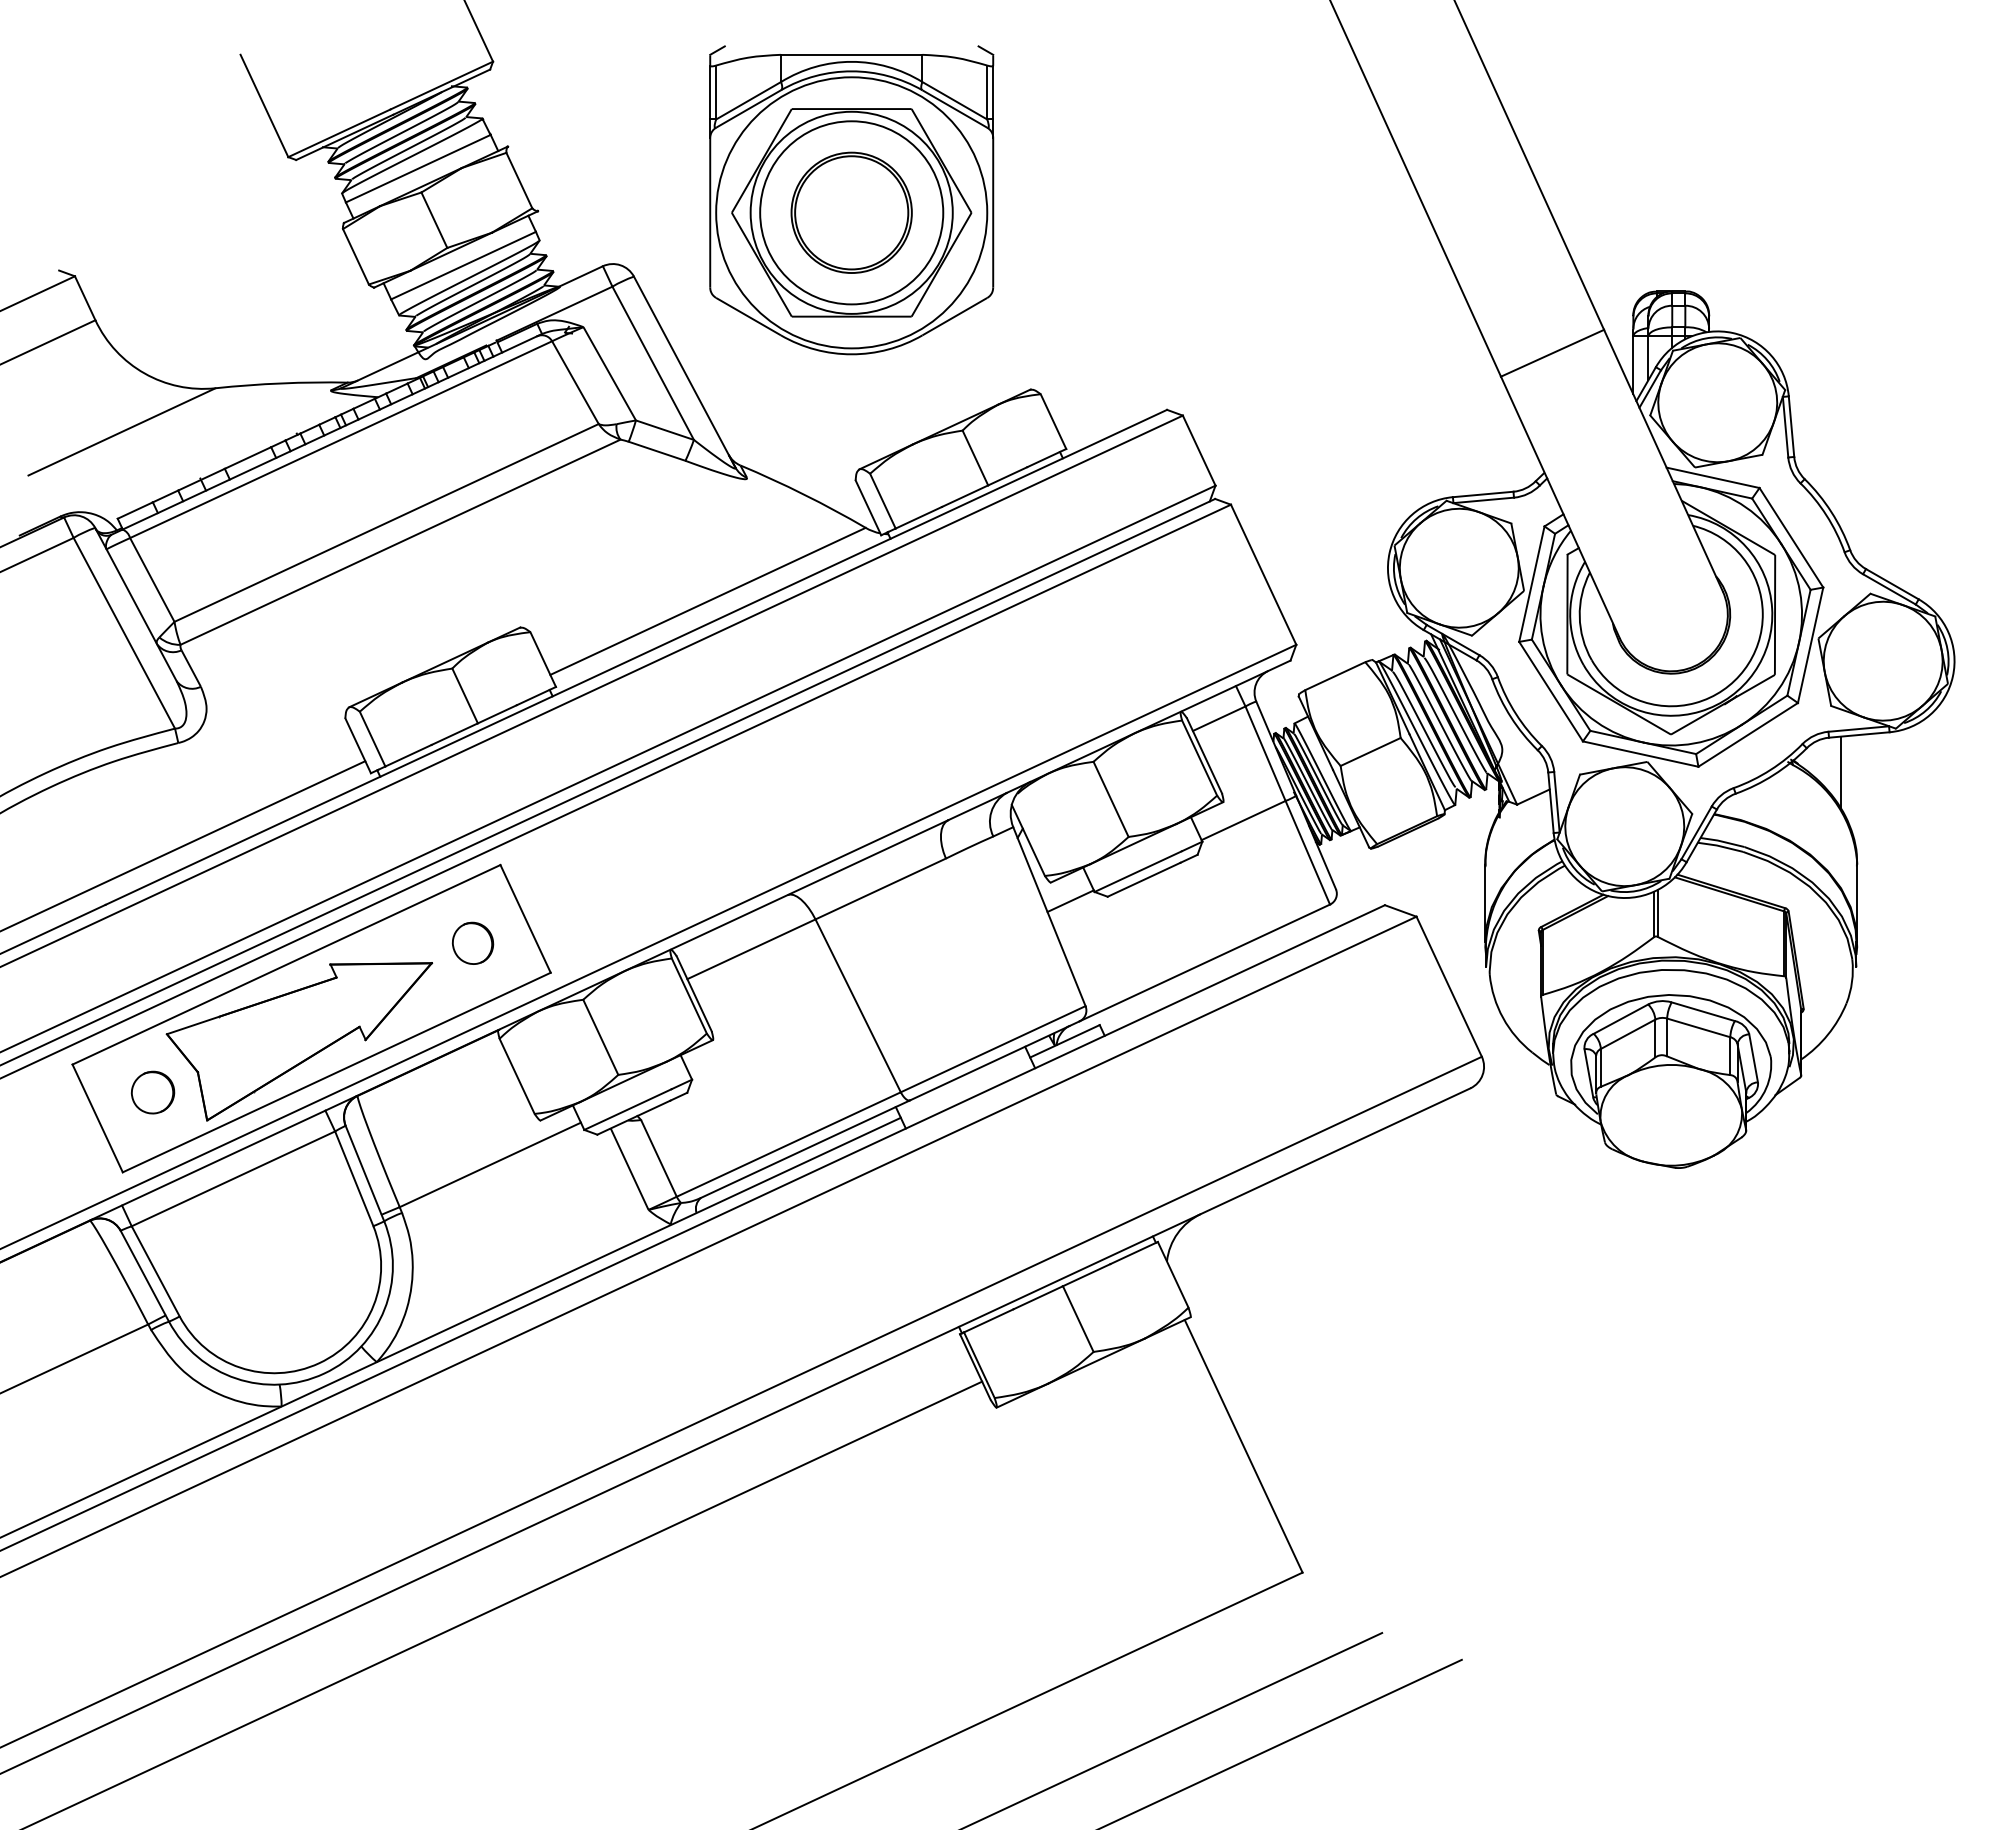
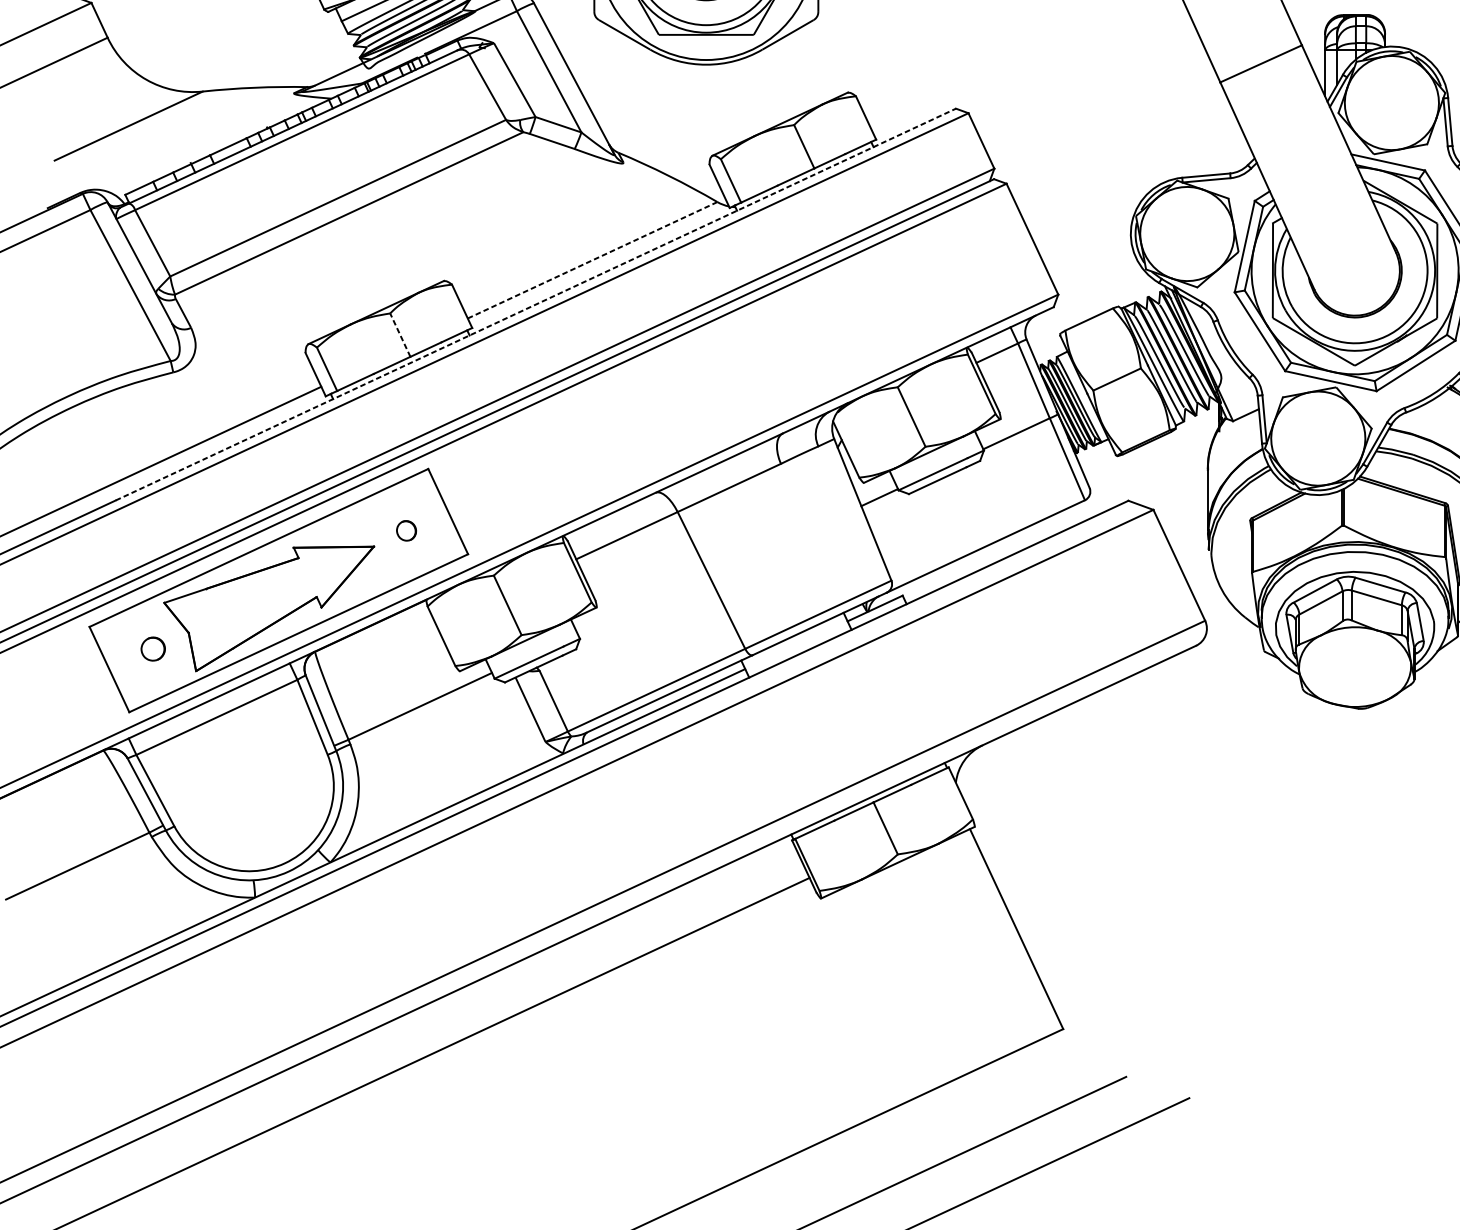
line: (708, 601) -> (592, 260), solid -> dashed
line: (636, 657) -> (535, 304), solid -> dashed
line: (464, 695) -> (399, 334), solid -> dashed
part: (472, 942) -> (406, 530), size x0.6
part: (152, 1092) -> (152, 649), size x0.7

